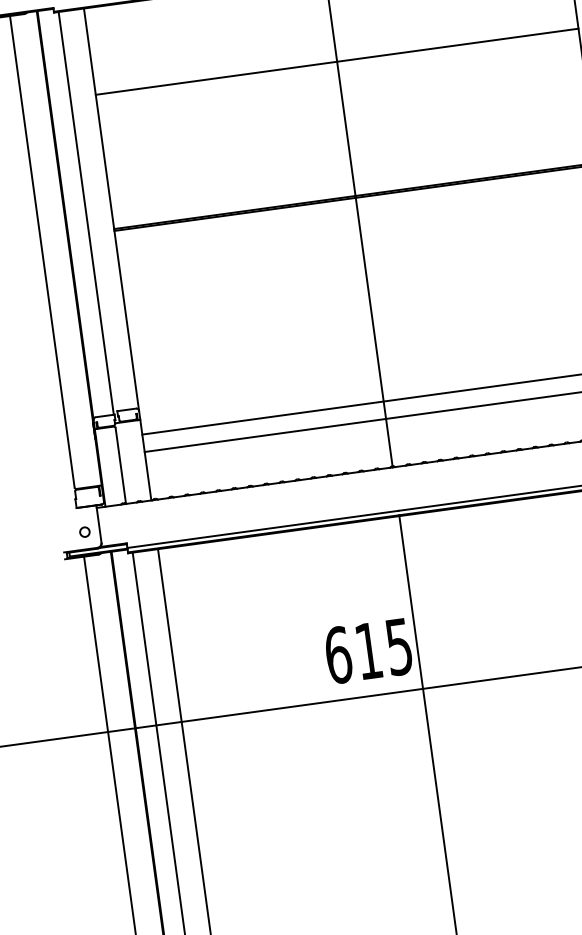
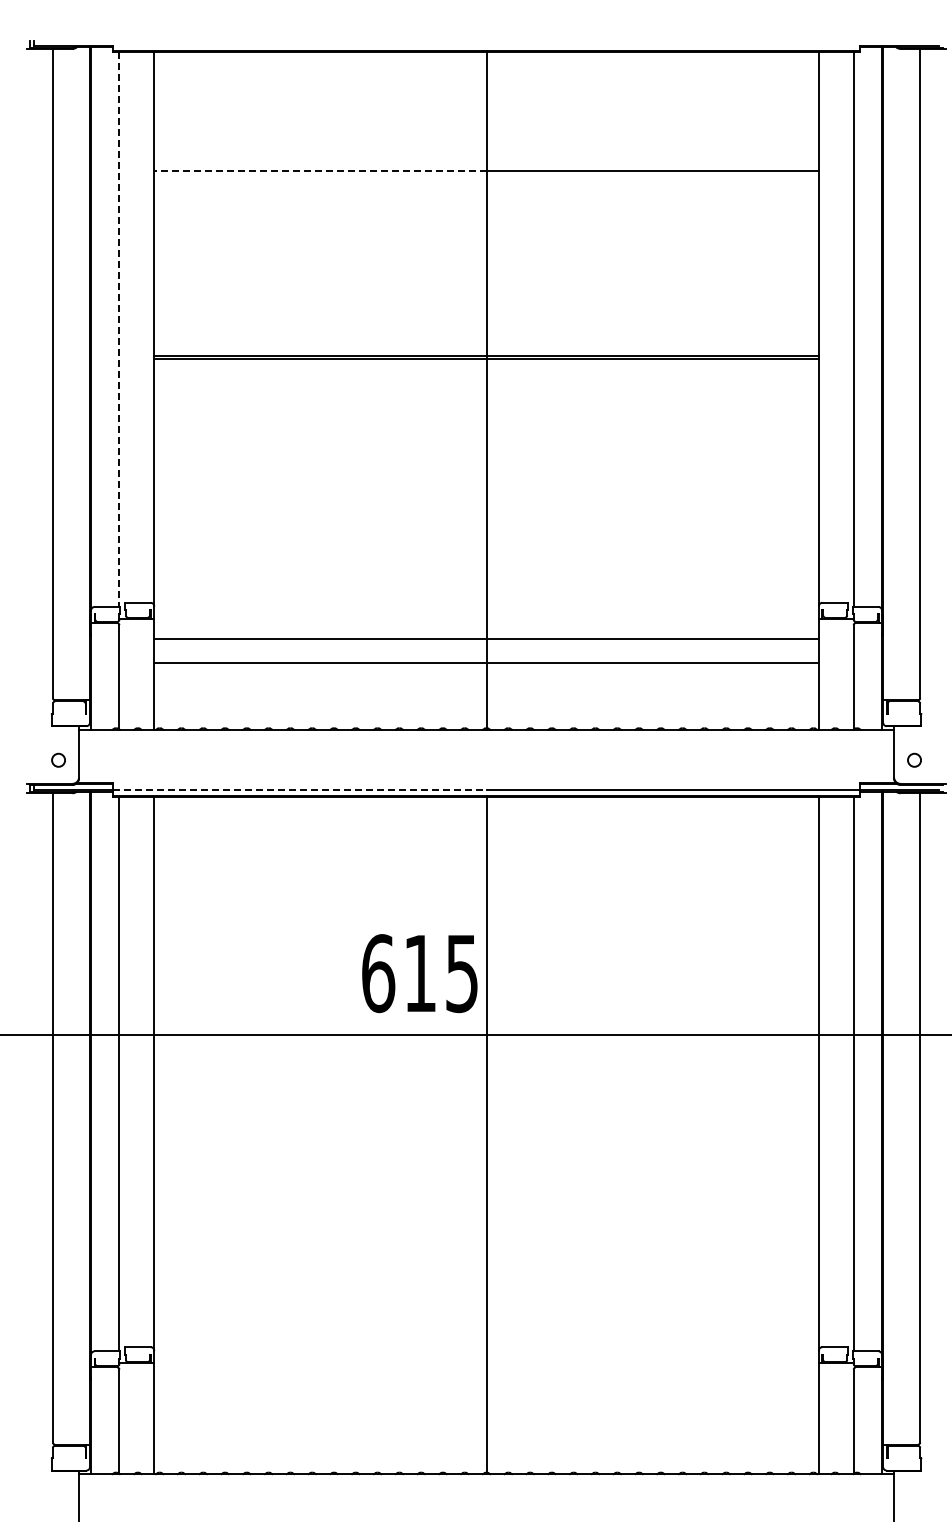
line: (215, 78) -> (319, 171), solid -> dashed
line: (86, 213) -> (119, 330), solid -> dashed
line: (262, 529) -> (299, 789), solid -> dashed

